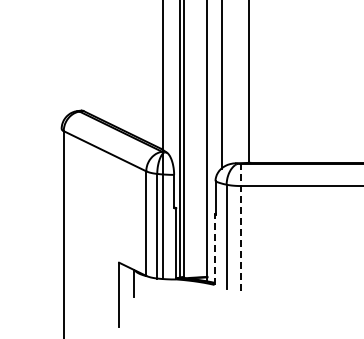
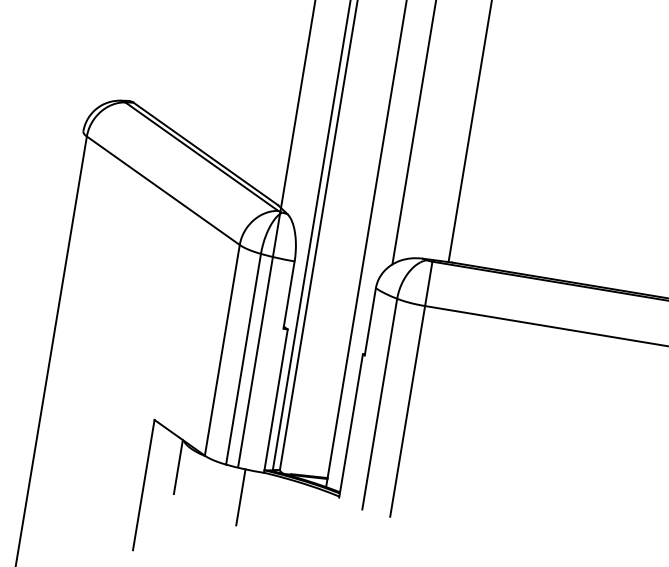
line: (240, 226) -> (411, 387), dashed -> solid
line: (214, 249) -> (351, 425), dashed -> solid
line: (167, 293) -> (241, 498), added

